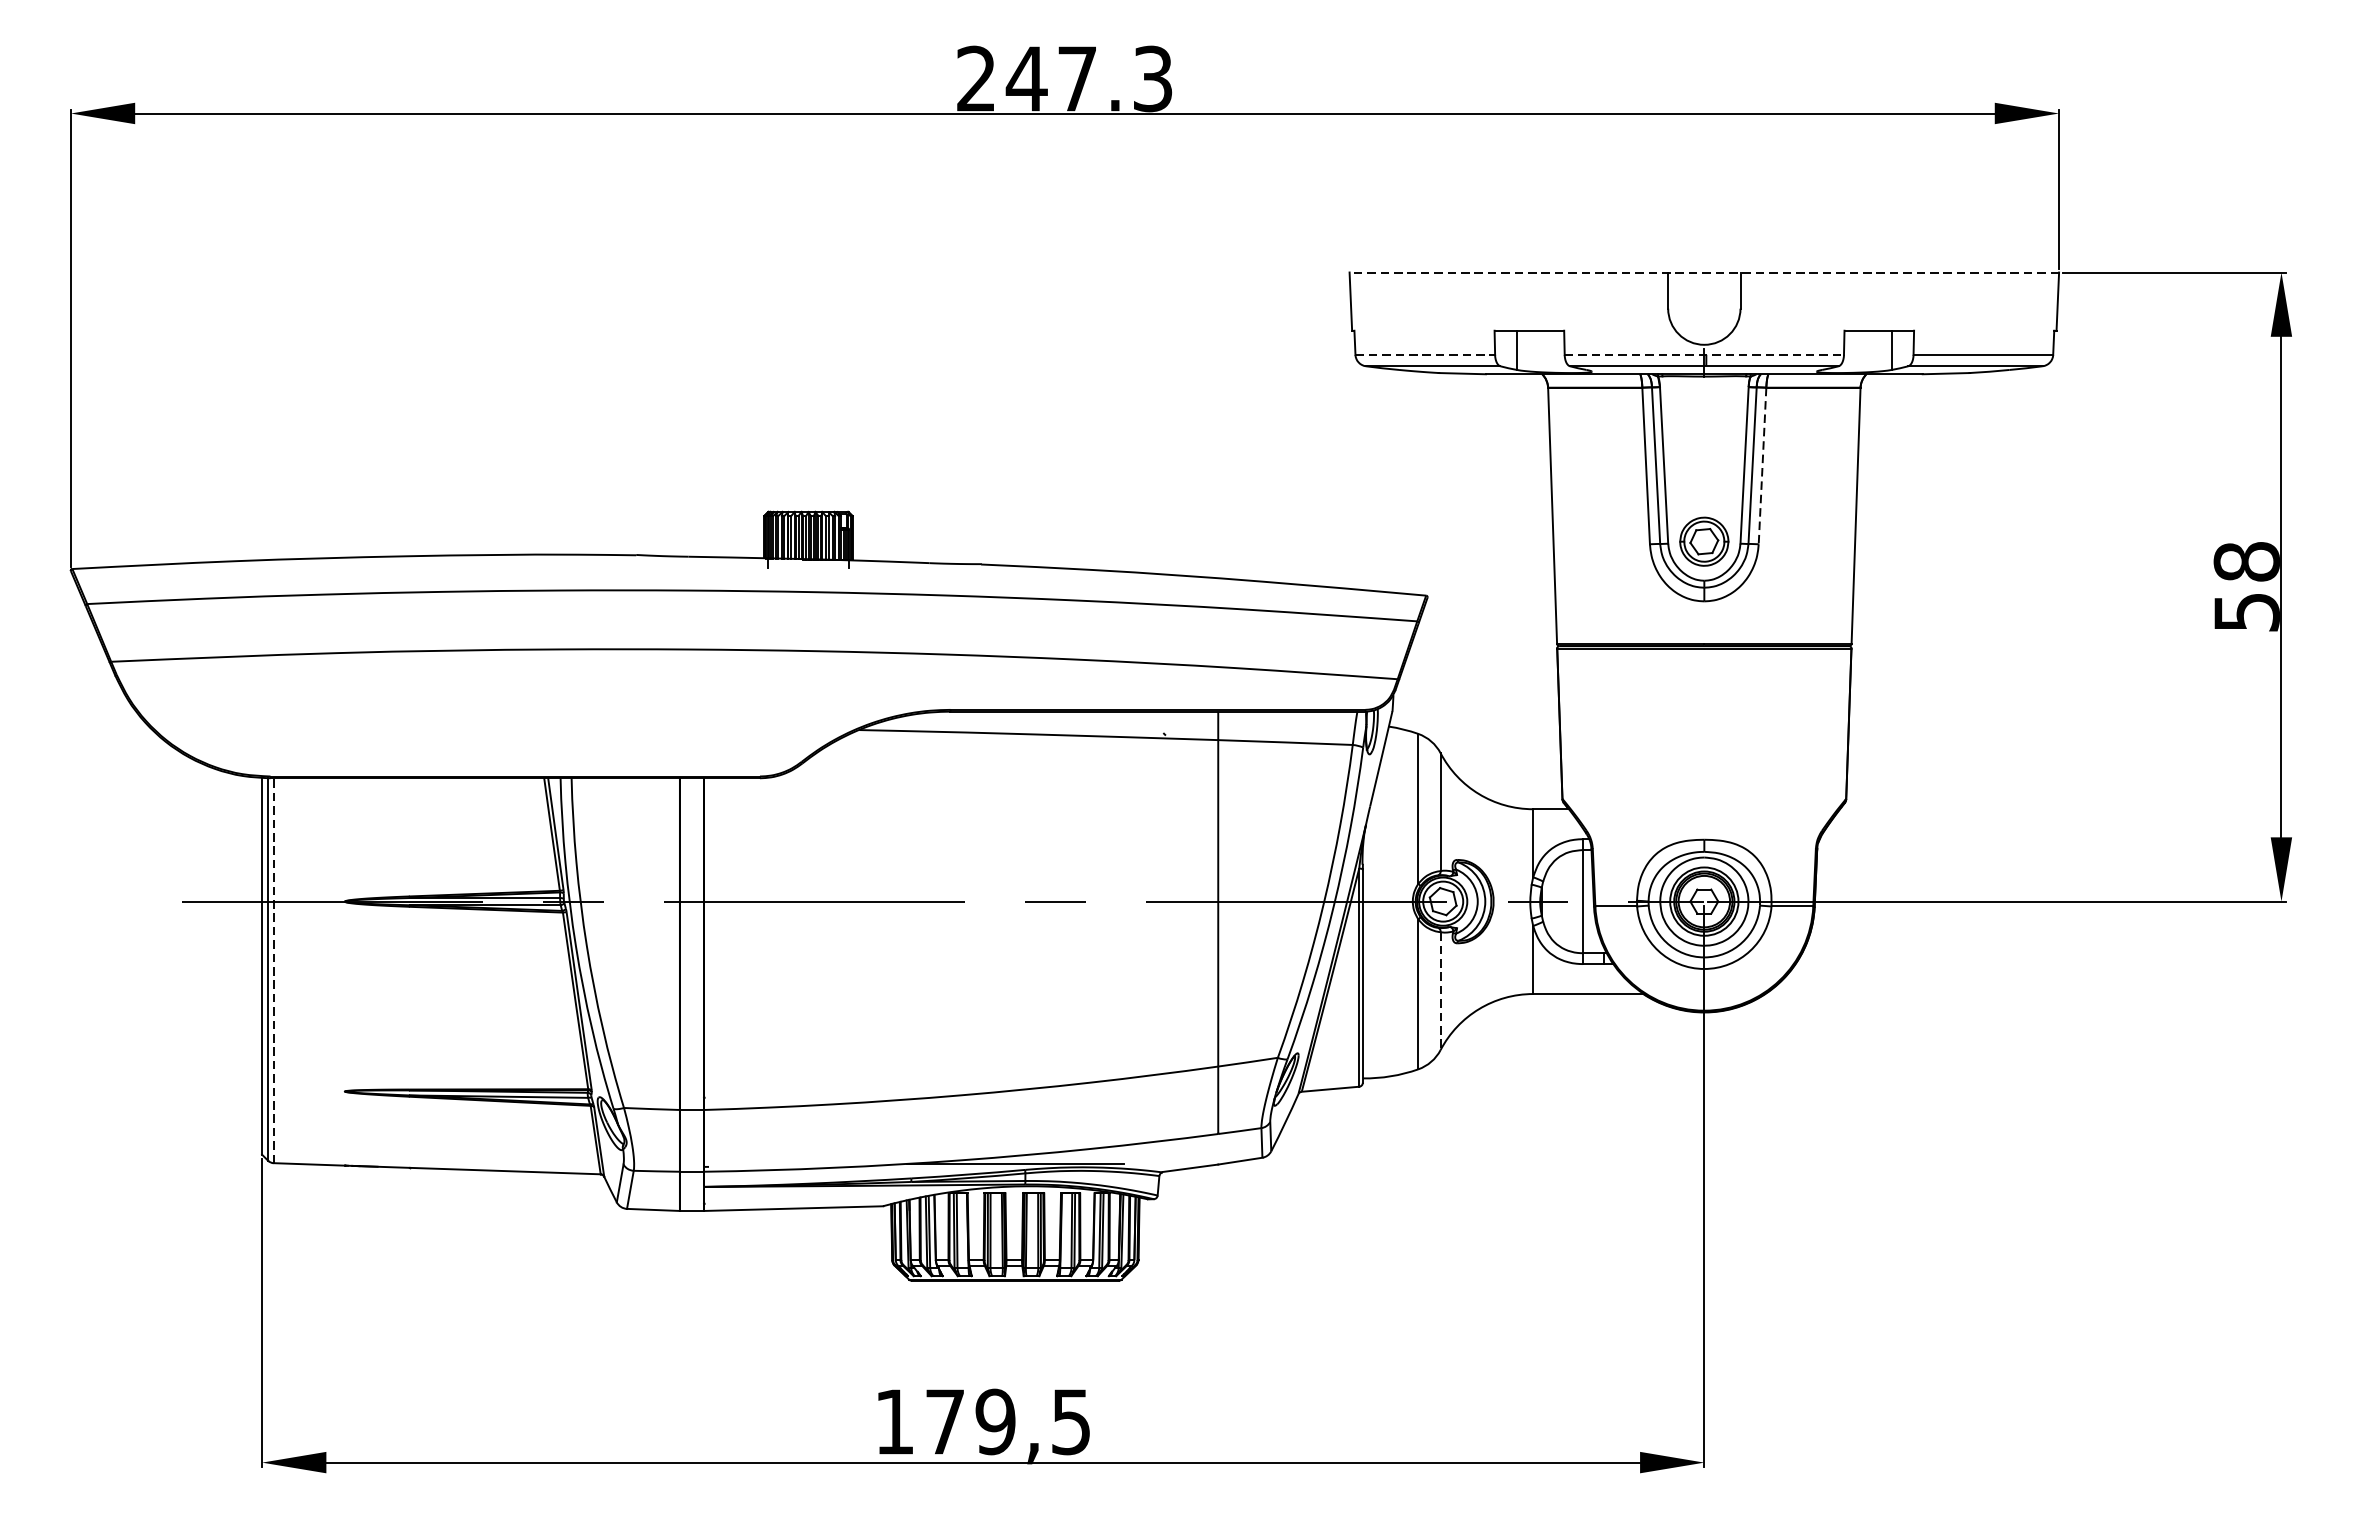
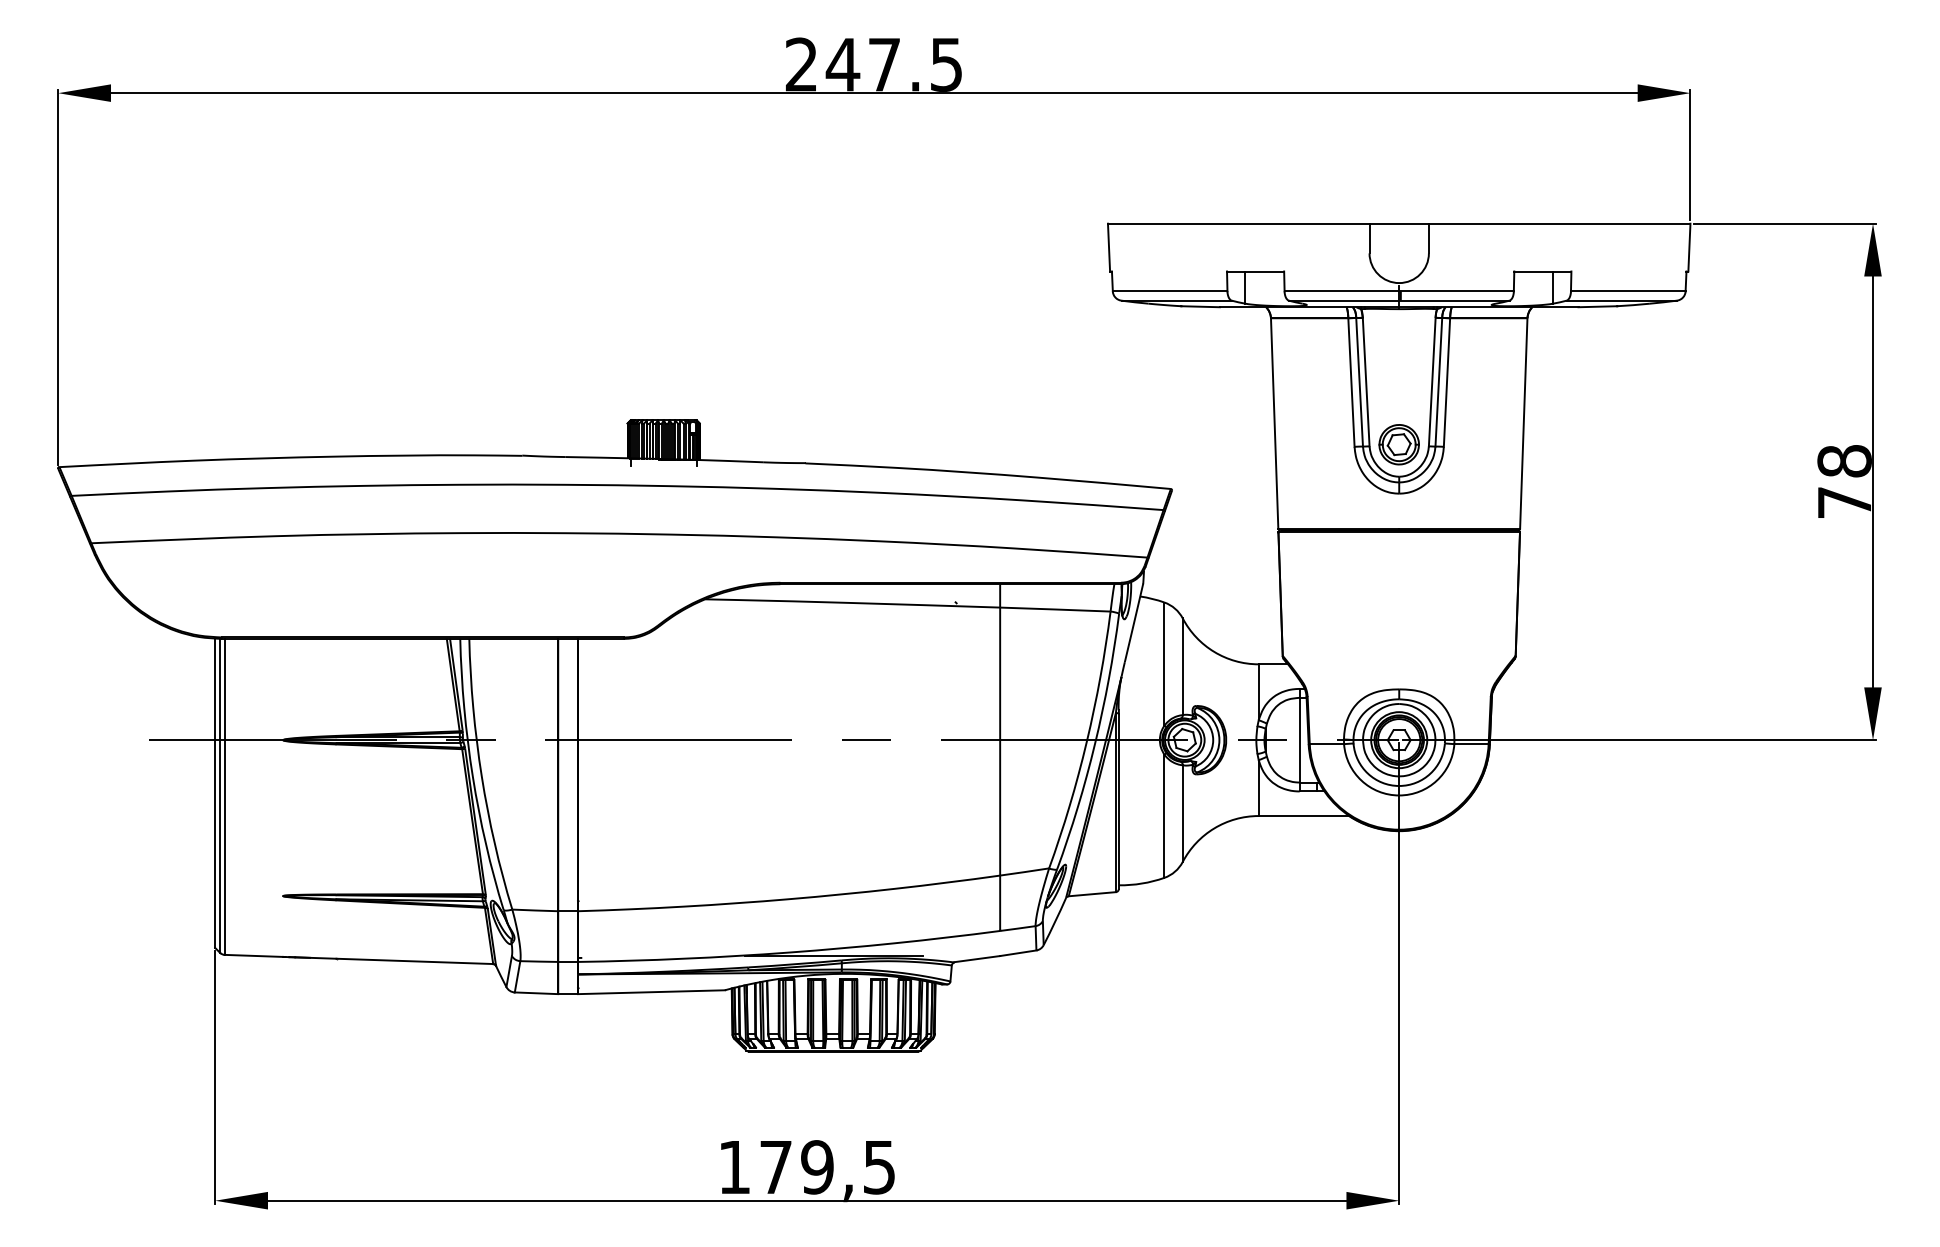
text: (1152, 78) -> (946, 64), 247.3 -> 247.5
line: (1703, 272) -> (1398, 223), dashed -> solid
line: (1425, 355) -> (1170, 291), dashed -> solid
line: (1704, 355) -> (1399, 291), dashed -> solid
line: (1761, 467) -> (1446, 383), dashed -> solid
text: (2246, 612) -> (1844, 502), 58 -> 78
line: (273, 970) -> (224, 796), dashed -> solid
line: (1440, 992) -> (1182, 814), dashed -> solid

